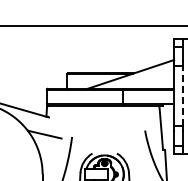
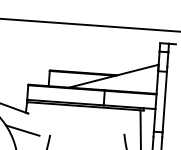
line: (182, 96) -> (164, 102), dashed -> solid

